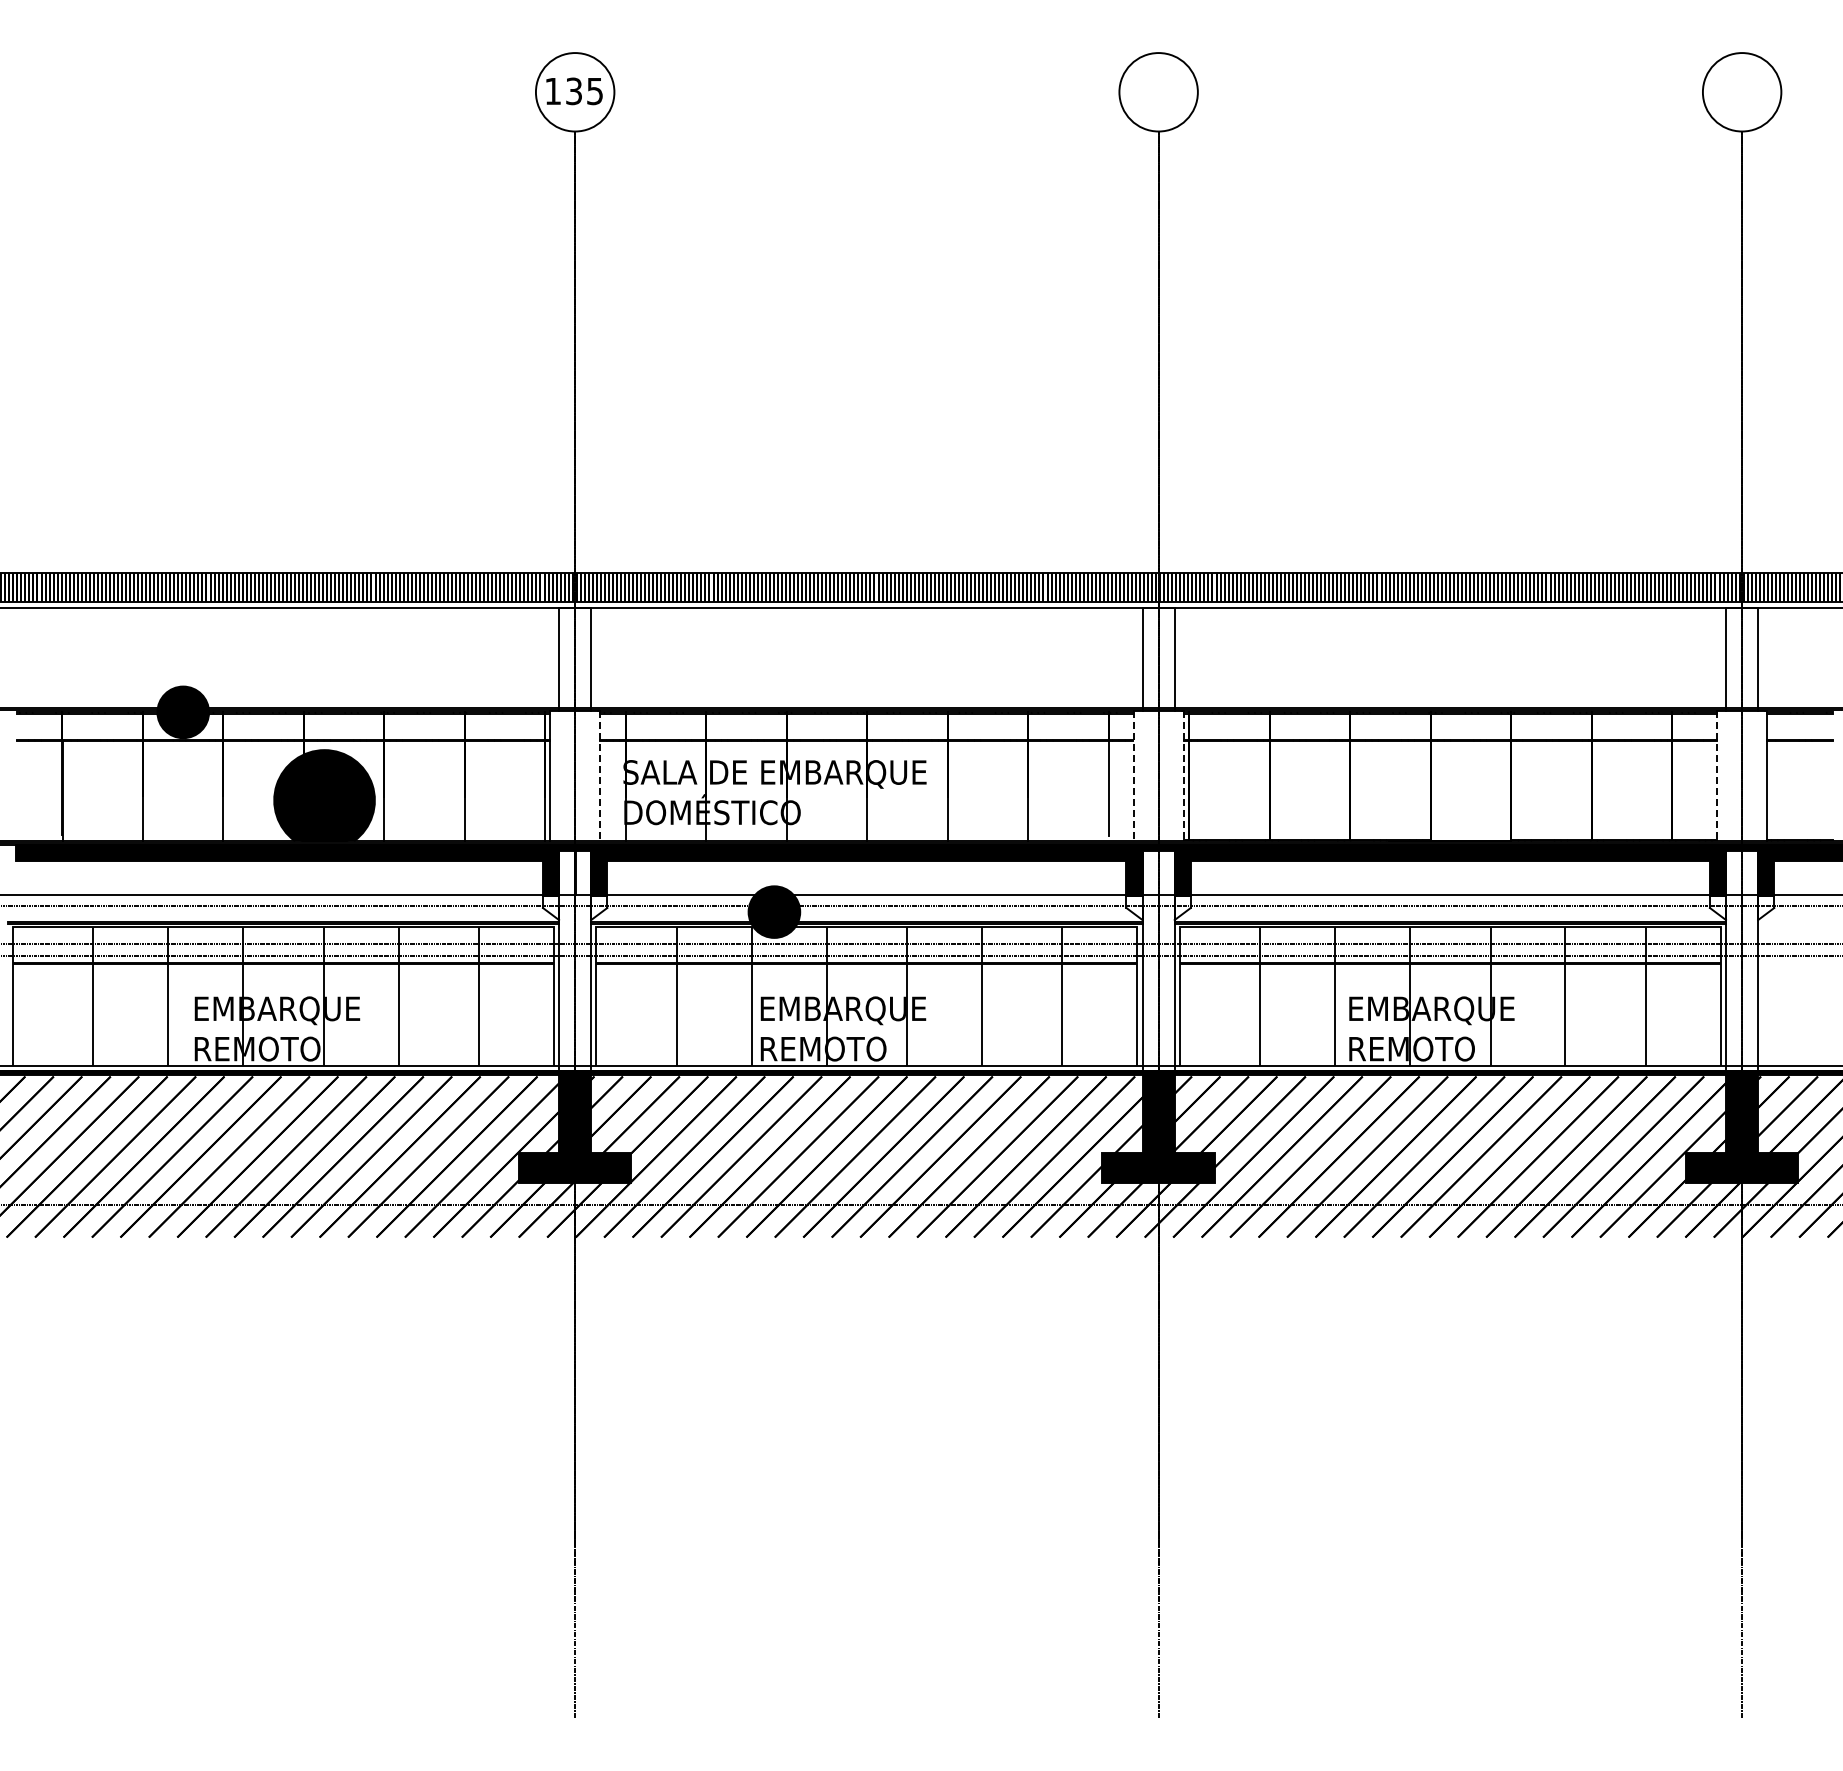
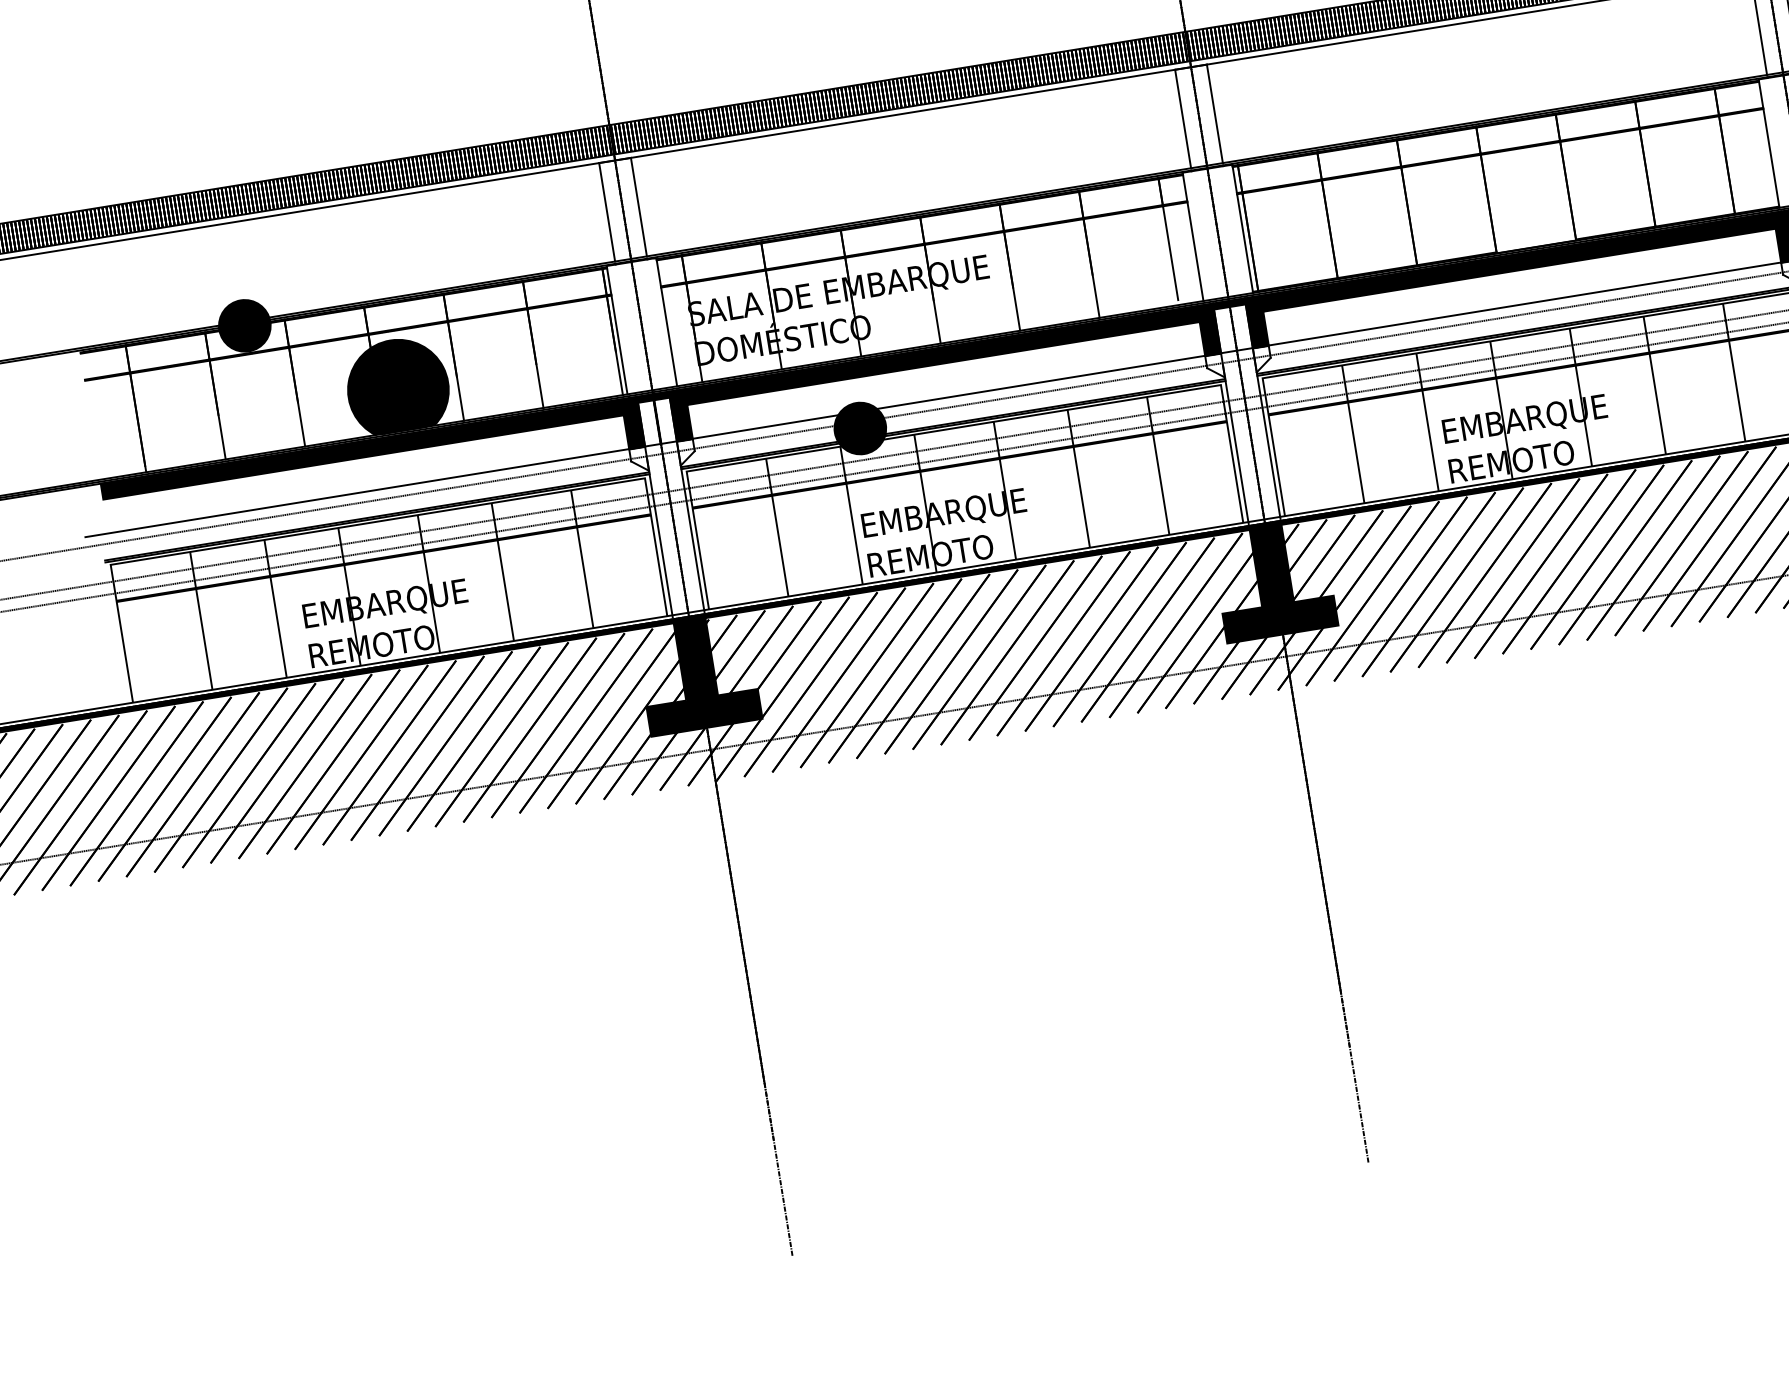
line: (600, 776) -> (666, 322), dashed -> solid
line: (1133, 776) -> (1193, 237), dashed -> solid
line: (1183, 776) -> (1242, 229), dashed -> solid
line: (1716, 776) -> (1768, 144), dashed -> solid

